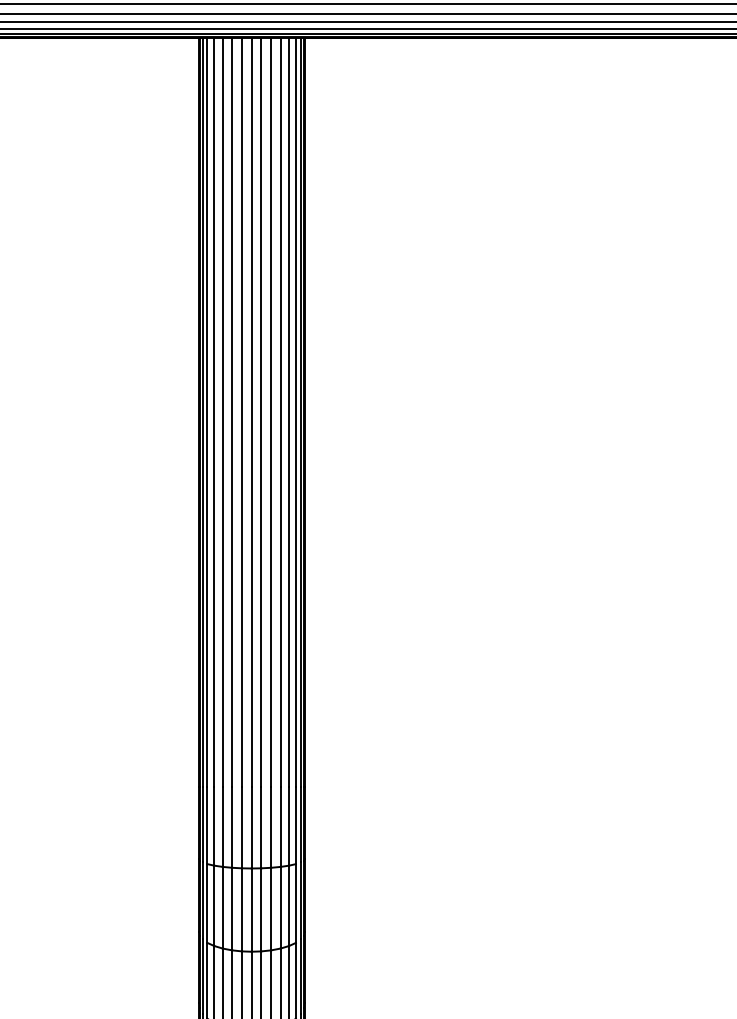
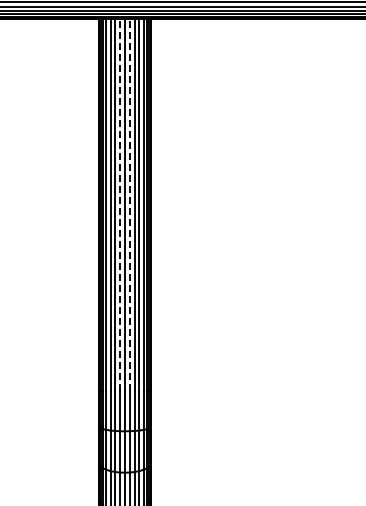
line: (242, 411) -> (120, 204), solid -> dashed
line: (260, 411) -> (129, 204), solid -> dashed

